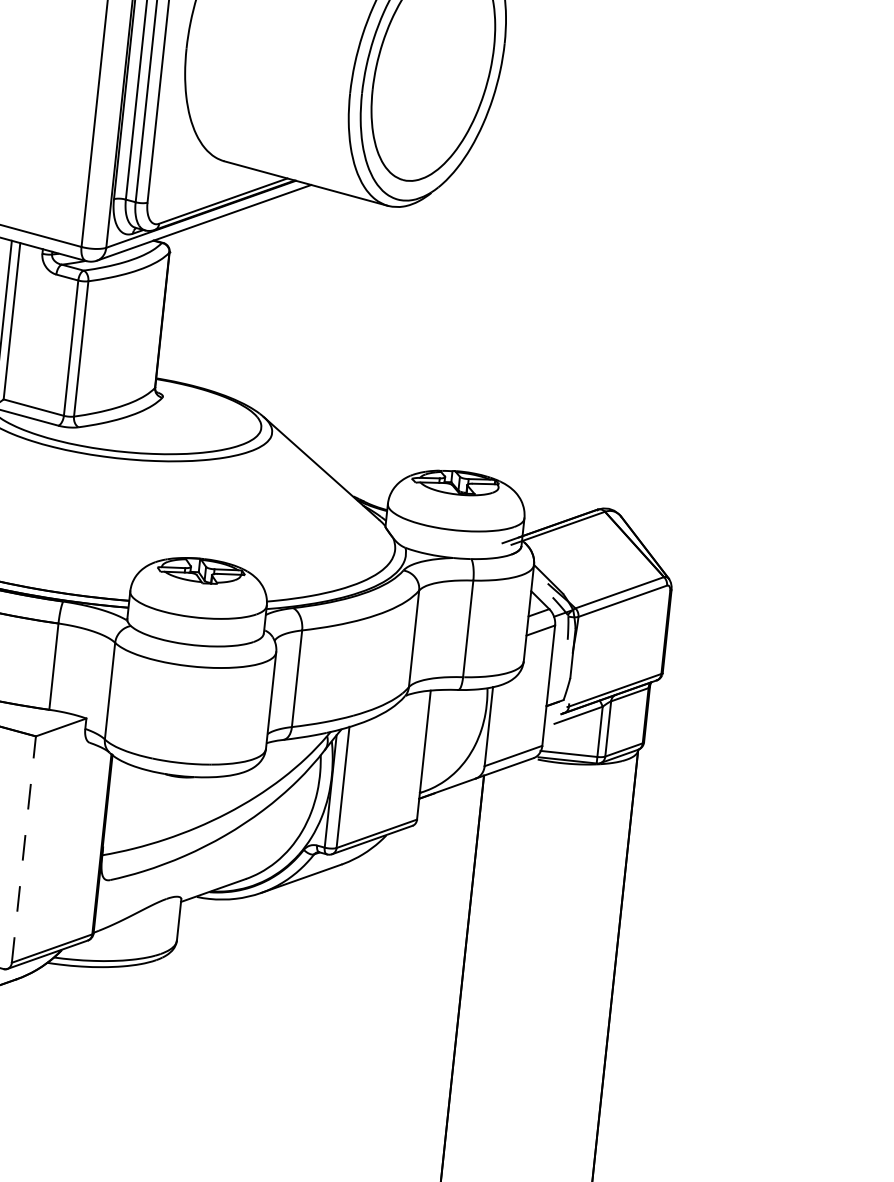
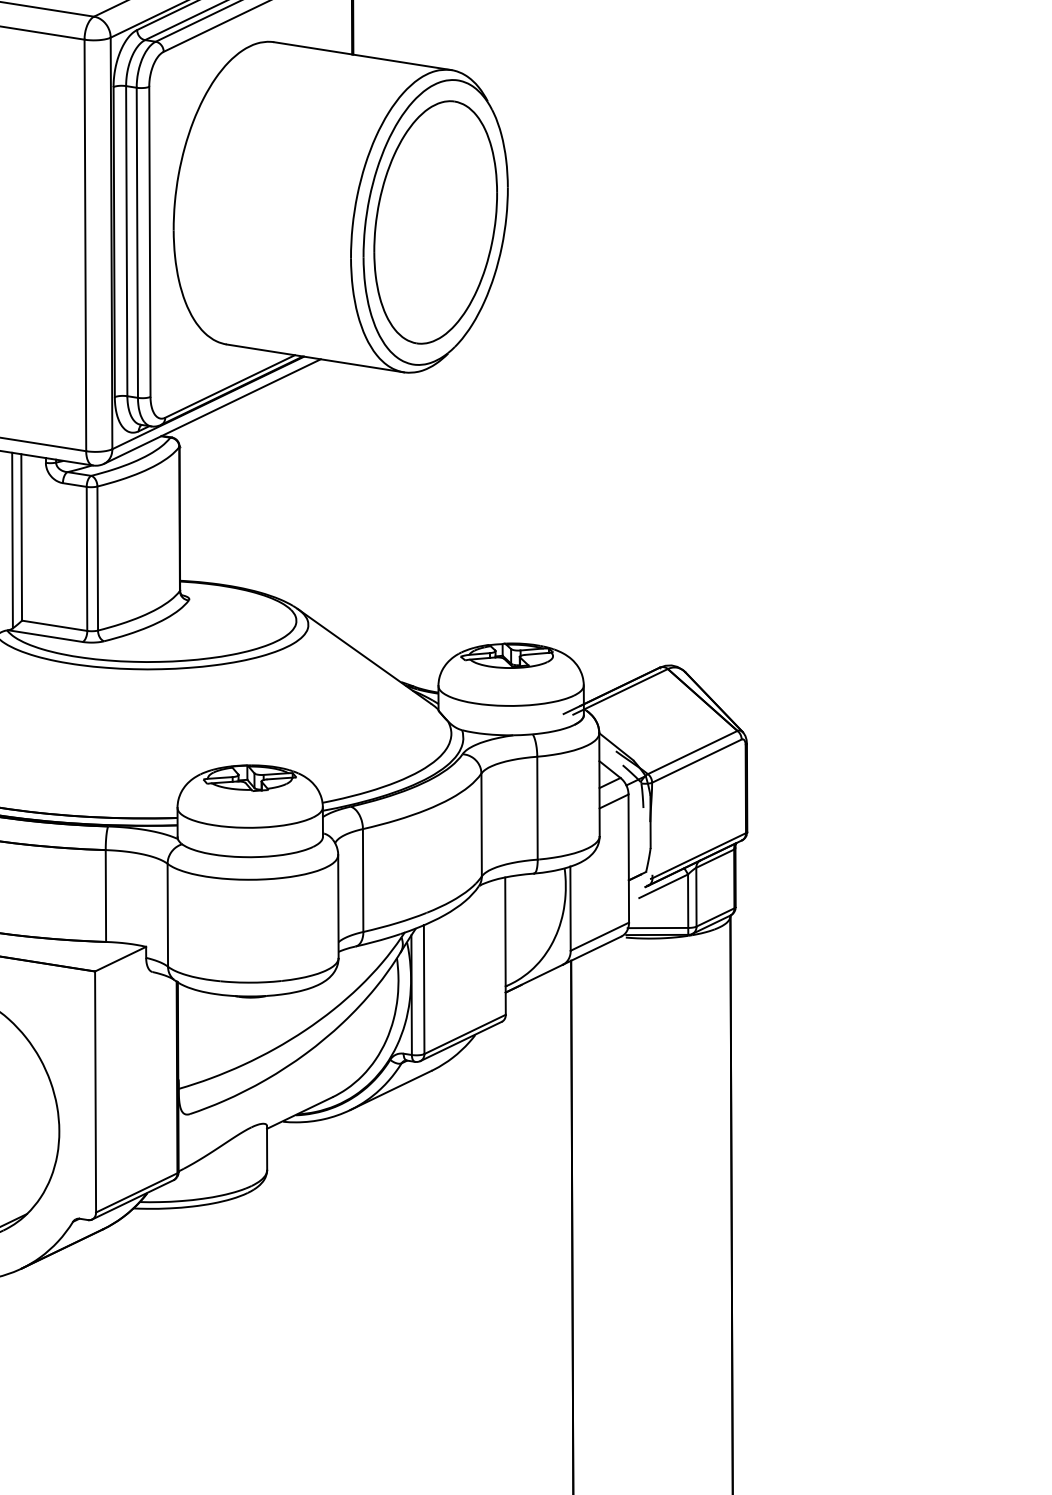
line: (23, 850) -> (95, 1092), dashed -> solid

